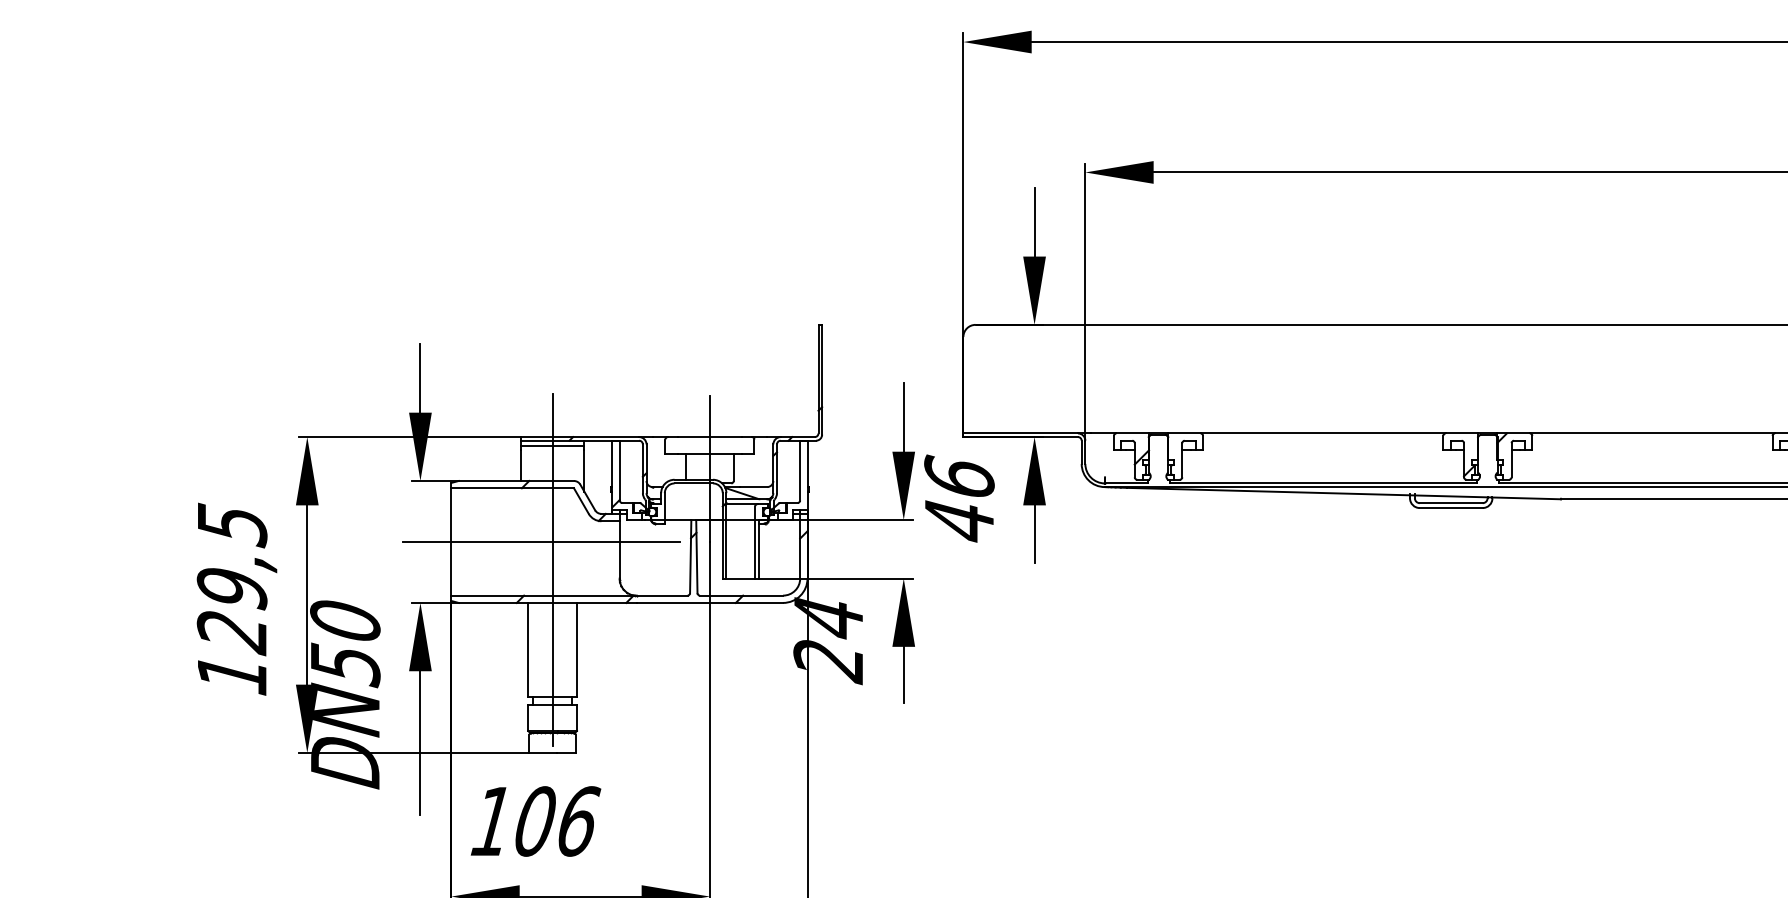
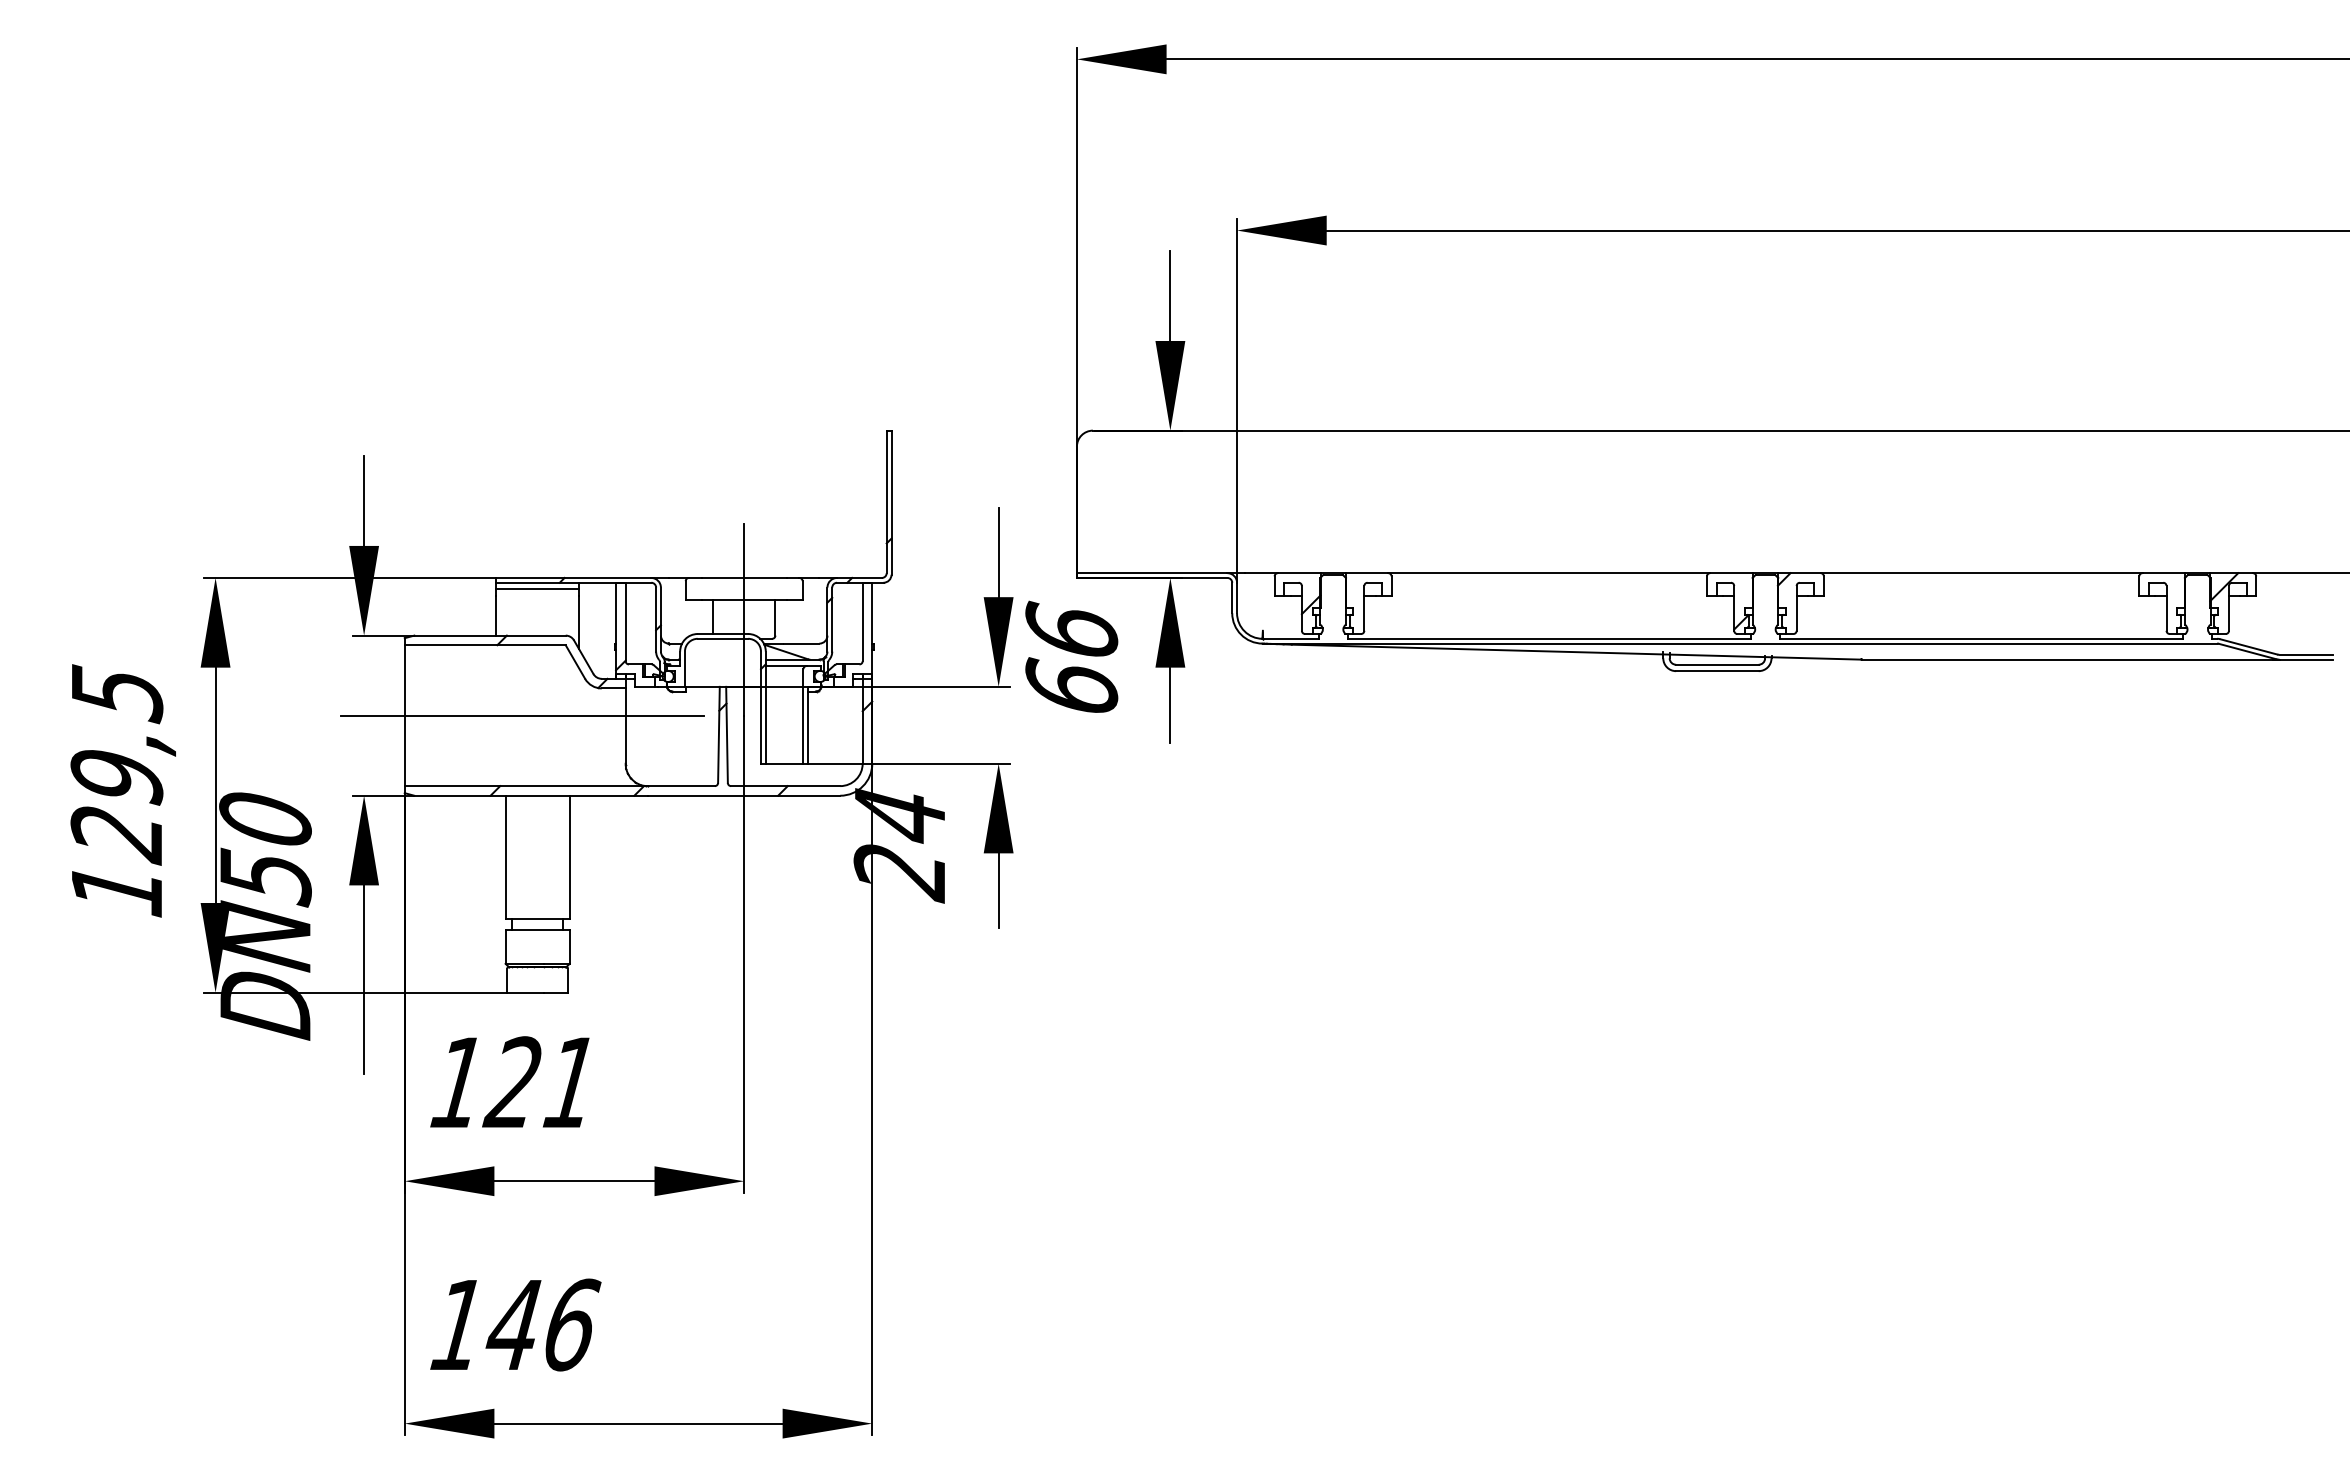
text: (959, 519) -> (1071, 686), 46 -> 66
line: (552, 570) -> (537, 752), removed
text: (555, 821) -> (541, 1082), 106 -> 121

